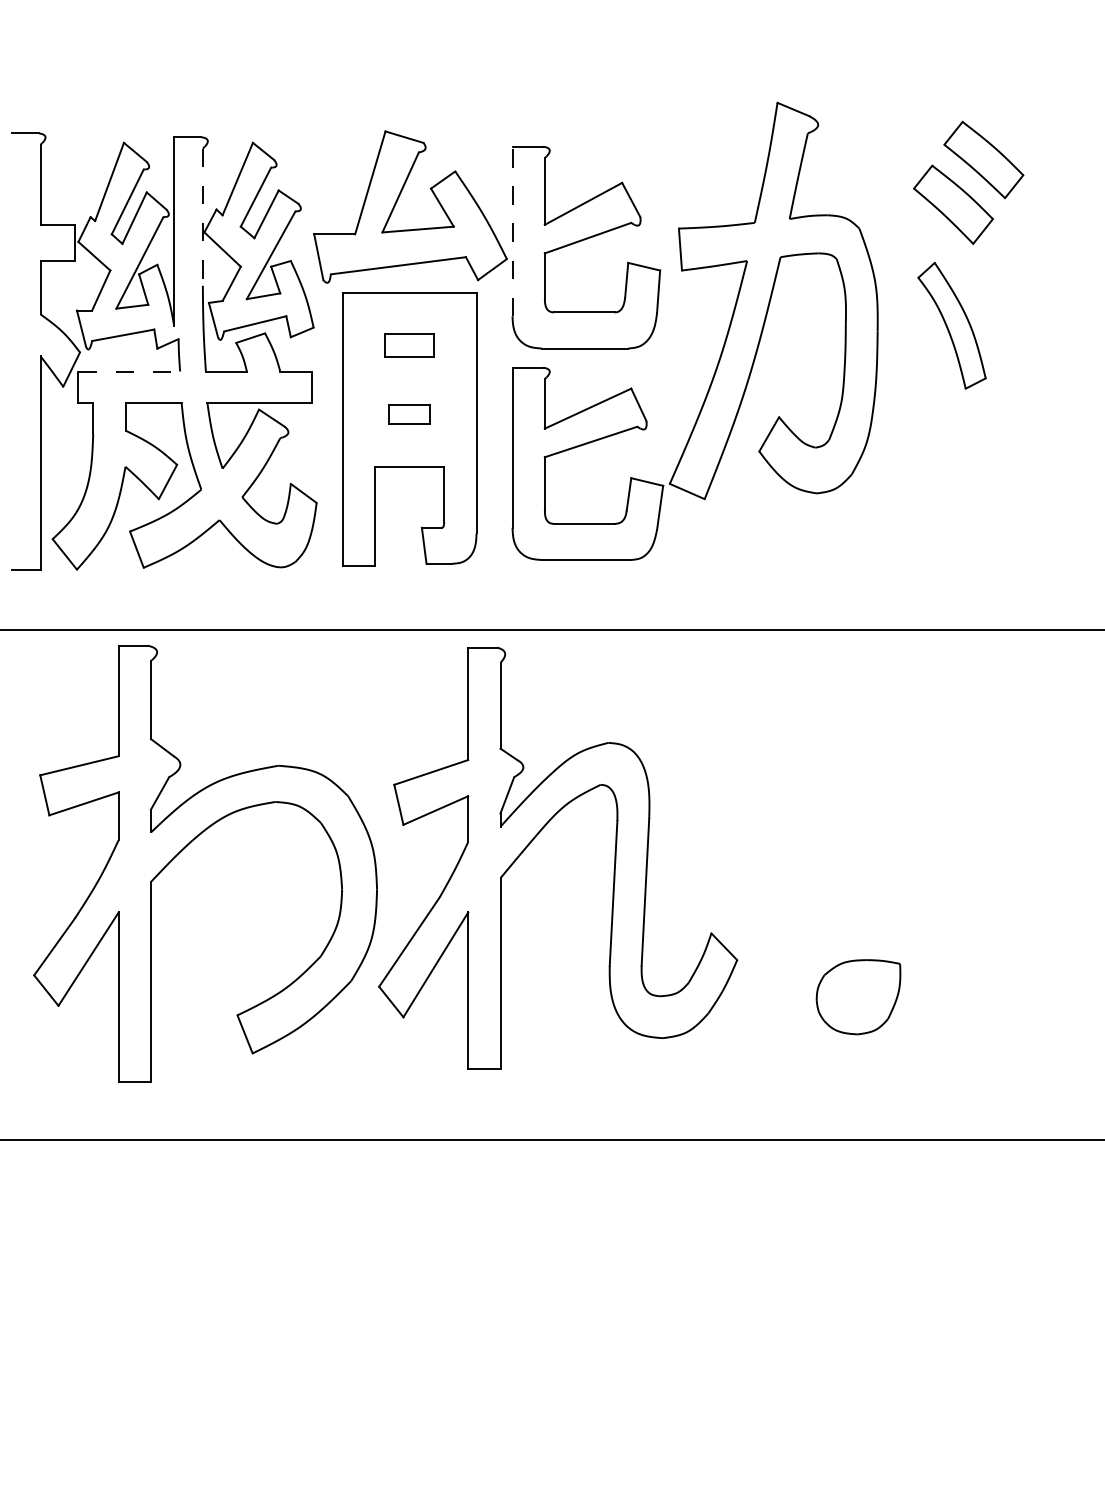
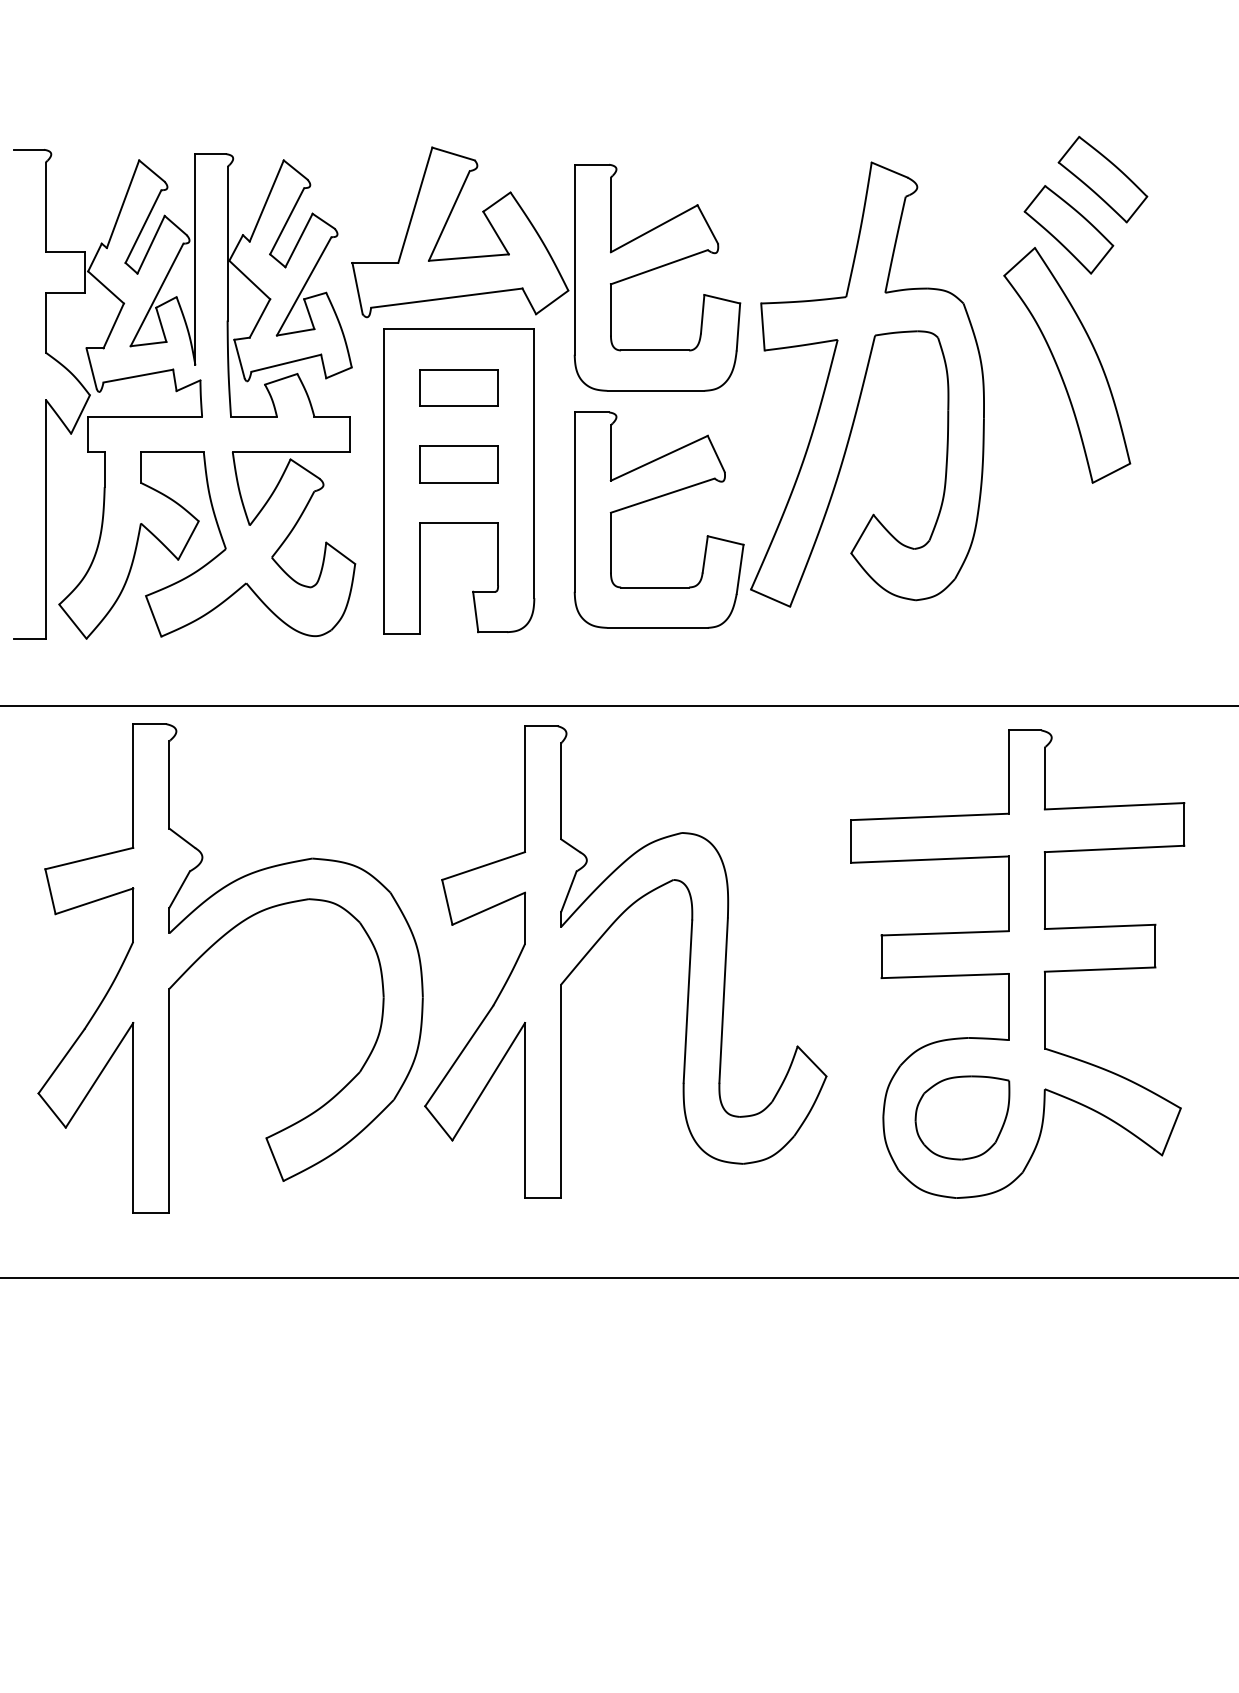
line: (202, 217) -> (227, 243), dashed -> solid
line: (512, 231) -> (574, 259), dashed -> solid
part: (773, 300) -> (867, 384), moved
part: (952, 325) -> (1067, 365), size x1.67
part: (408, 345) -> (458, 387), size x1.43
line: (129, 371) -> (145, 416), dashed -> solid
part: (408, 414) -> (458, 464), size x1.67
part: (907, 859) -> (1017, 963), added

